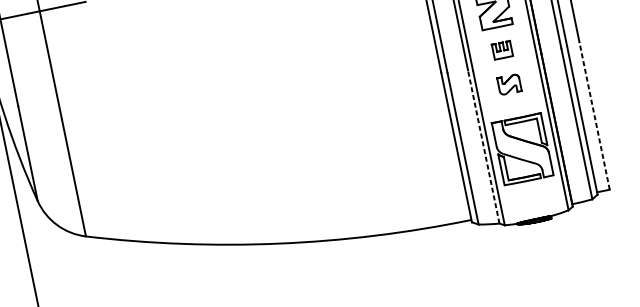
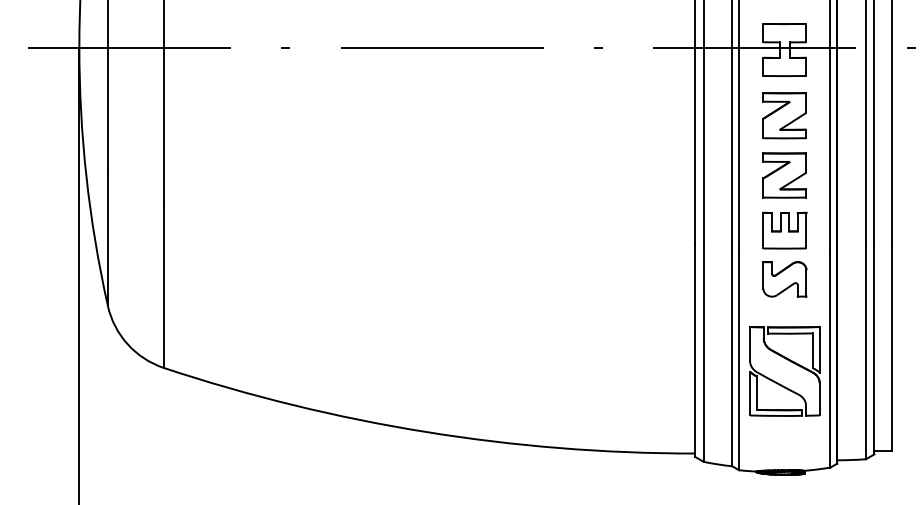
part: (502, 50) -> (784, 230), size x1.67
part: (509, 84) -> (784, 279), size x1.43
line: (594, 115) -> (892, 345), dashed -> solid
line: (483, 147) -> (732, 357), dashed -> solid

